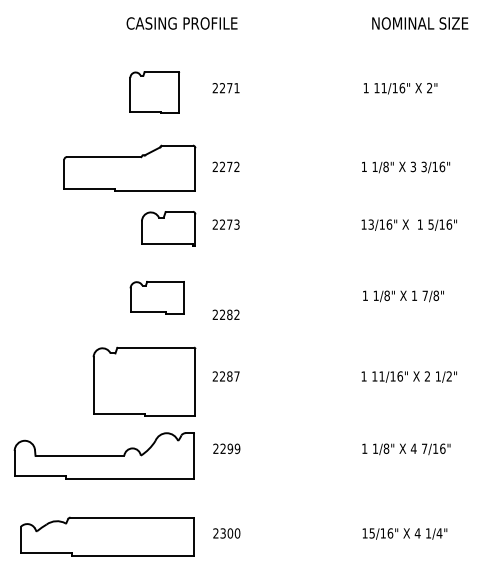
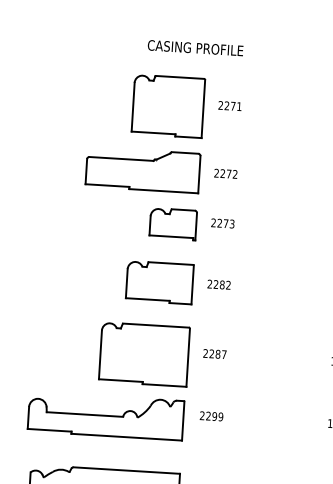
part: (154, 92) -> (168, 106), size x1.67
part: (157, 297) -> (160, 282), size x1.43
text: (225, 314) -> (218, 284), moved

